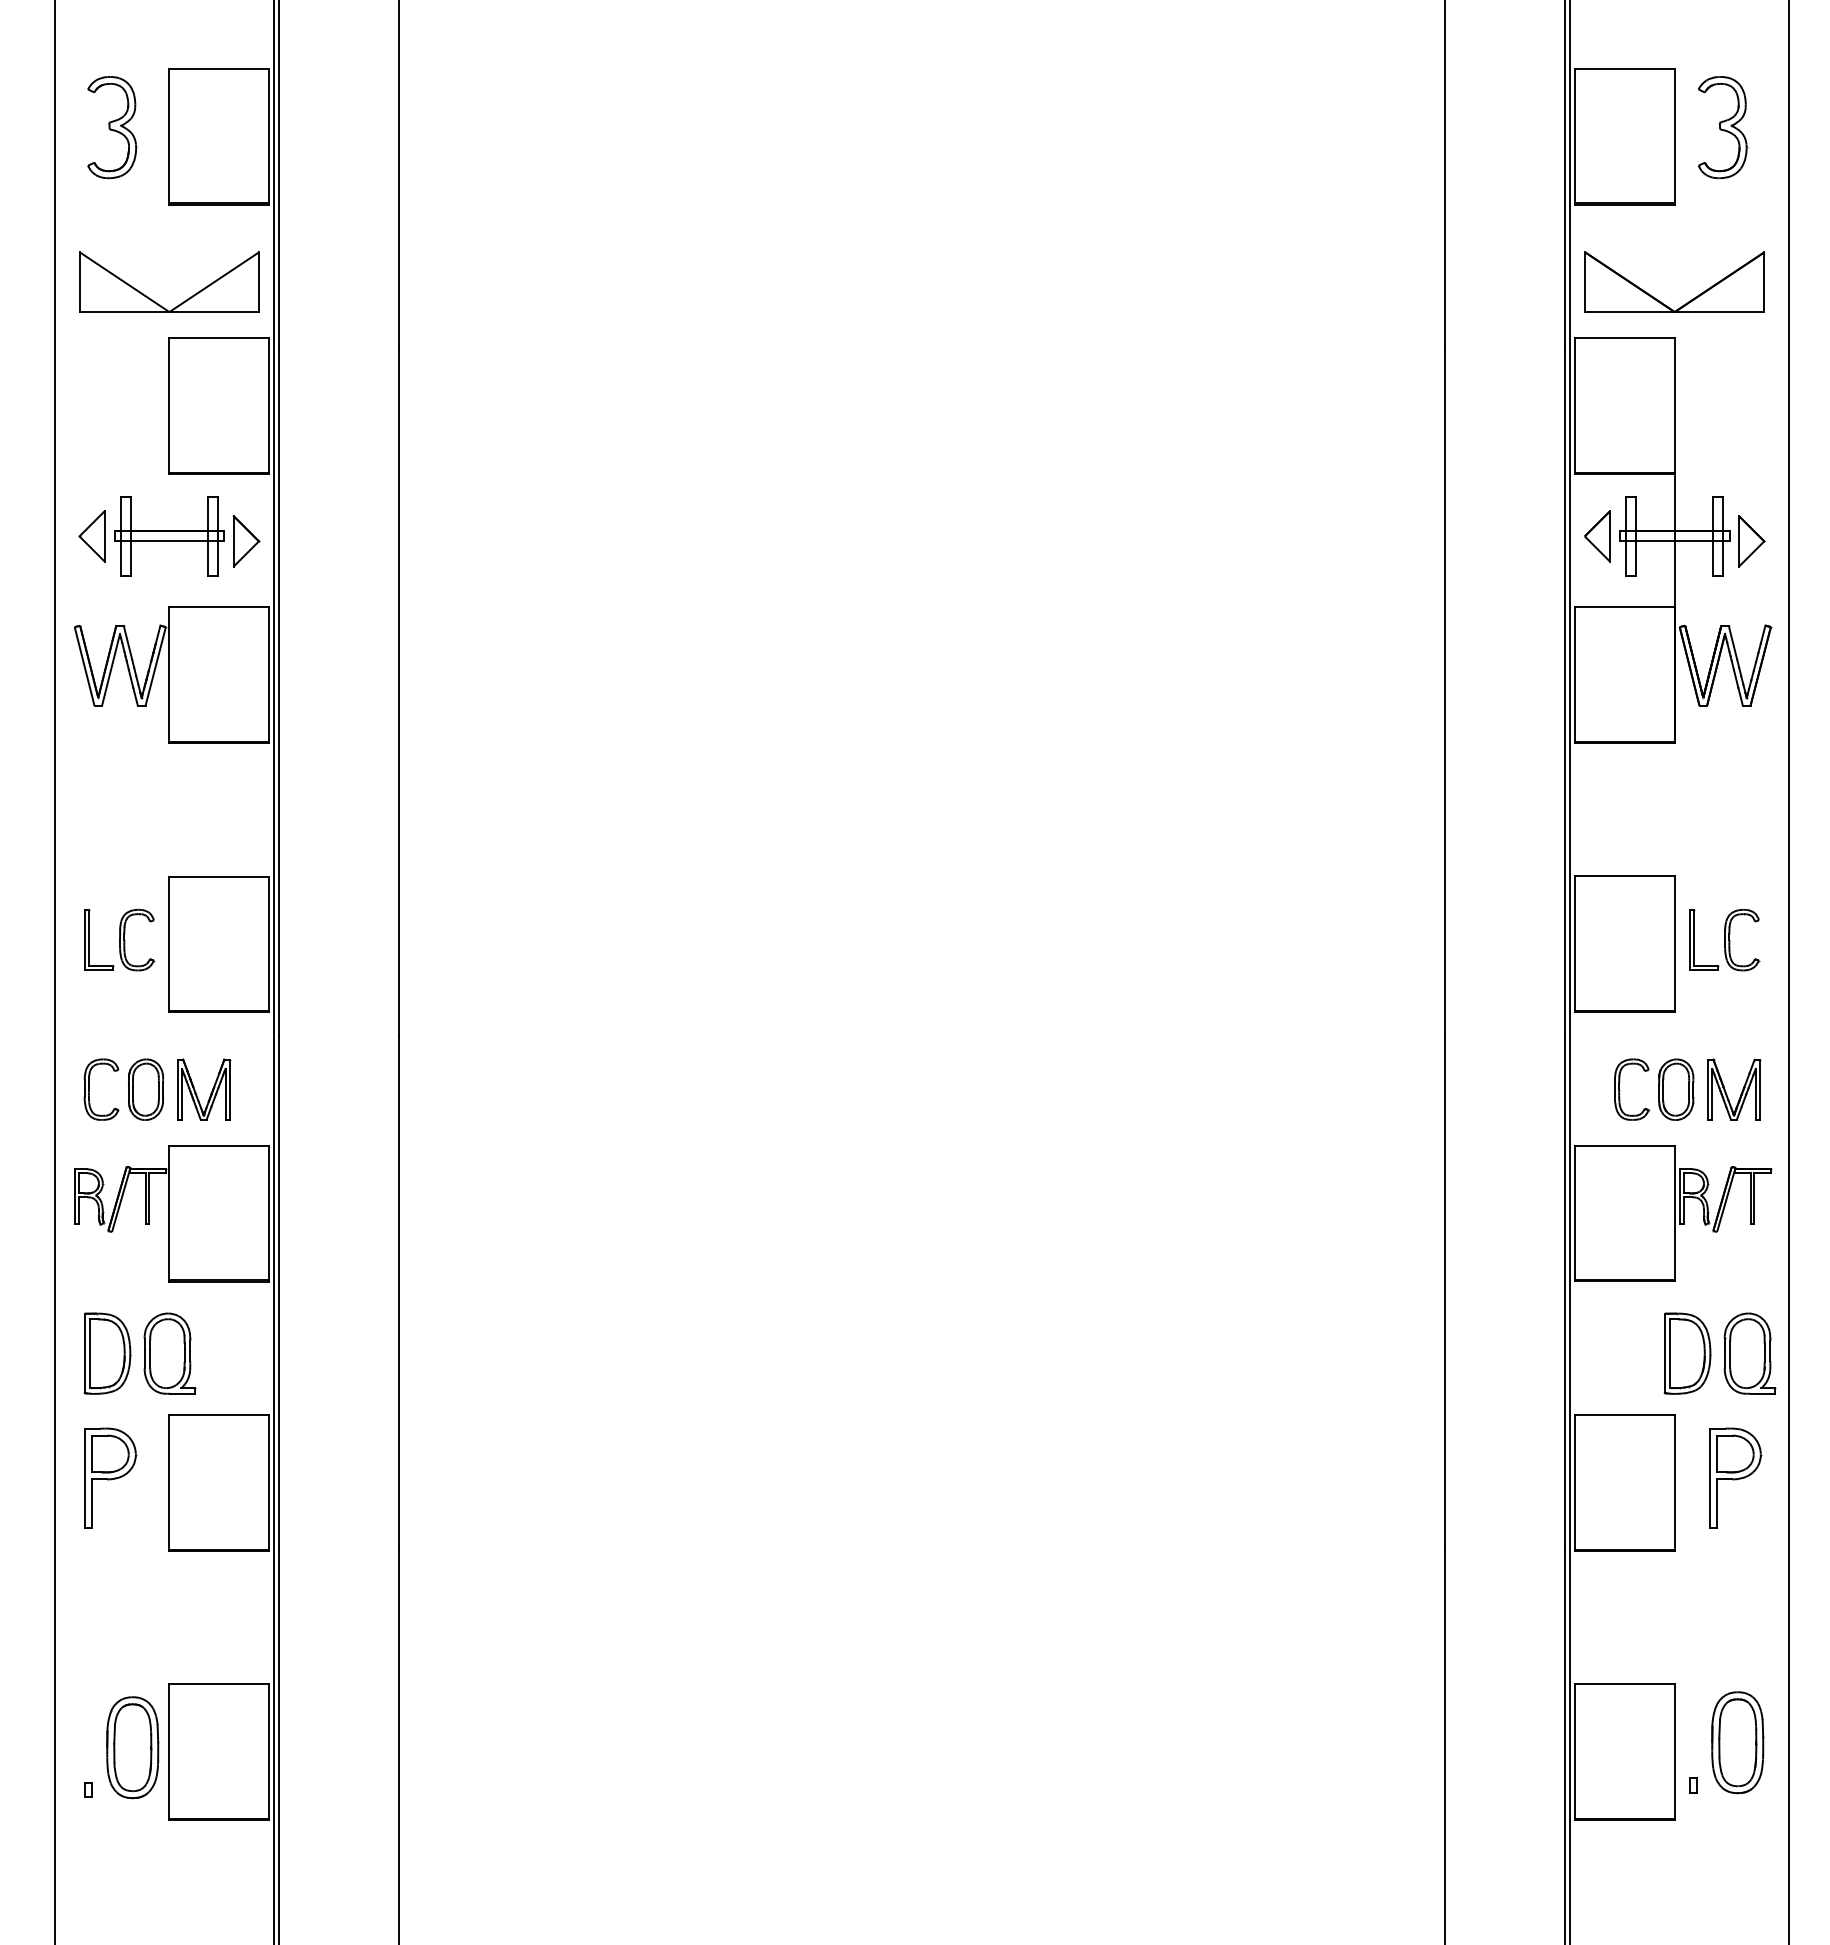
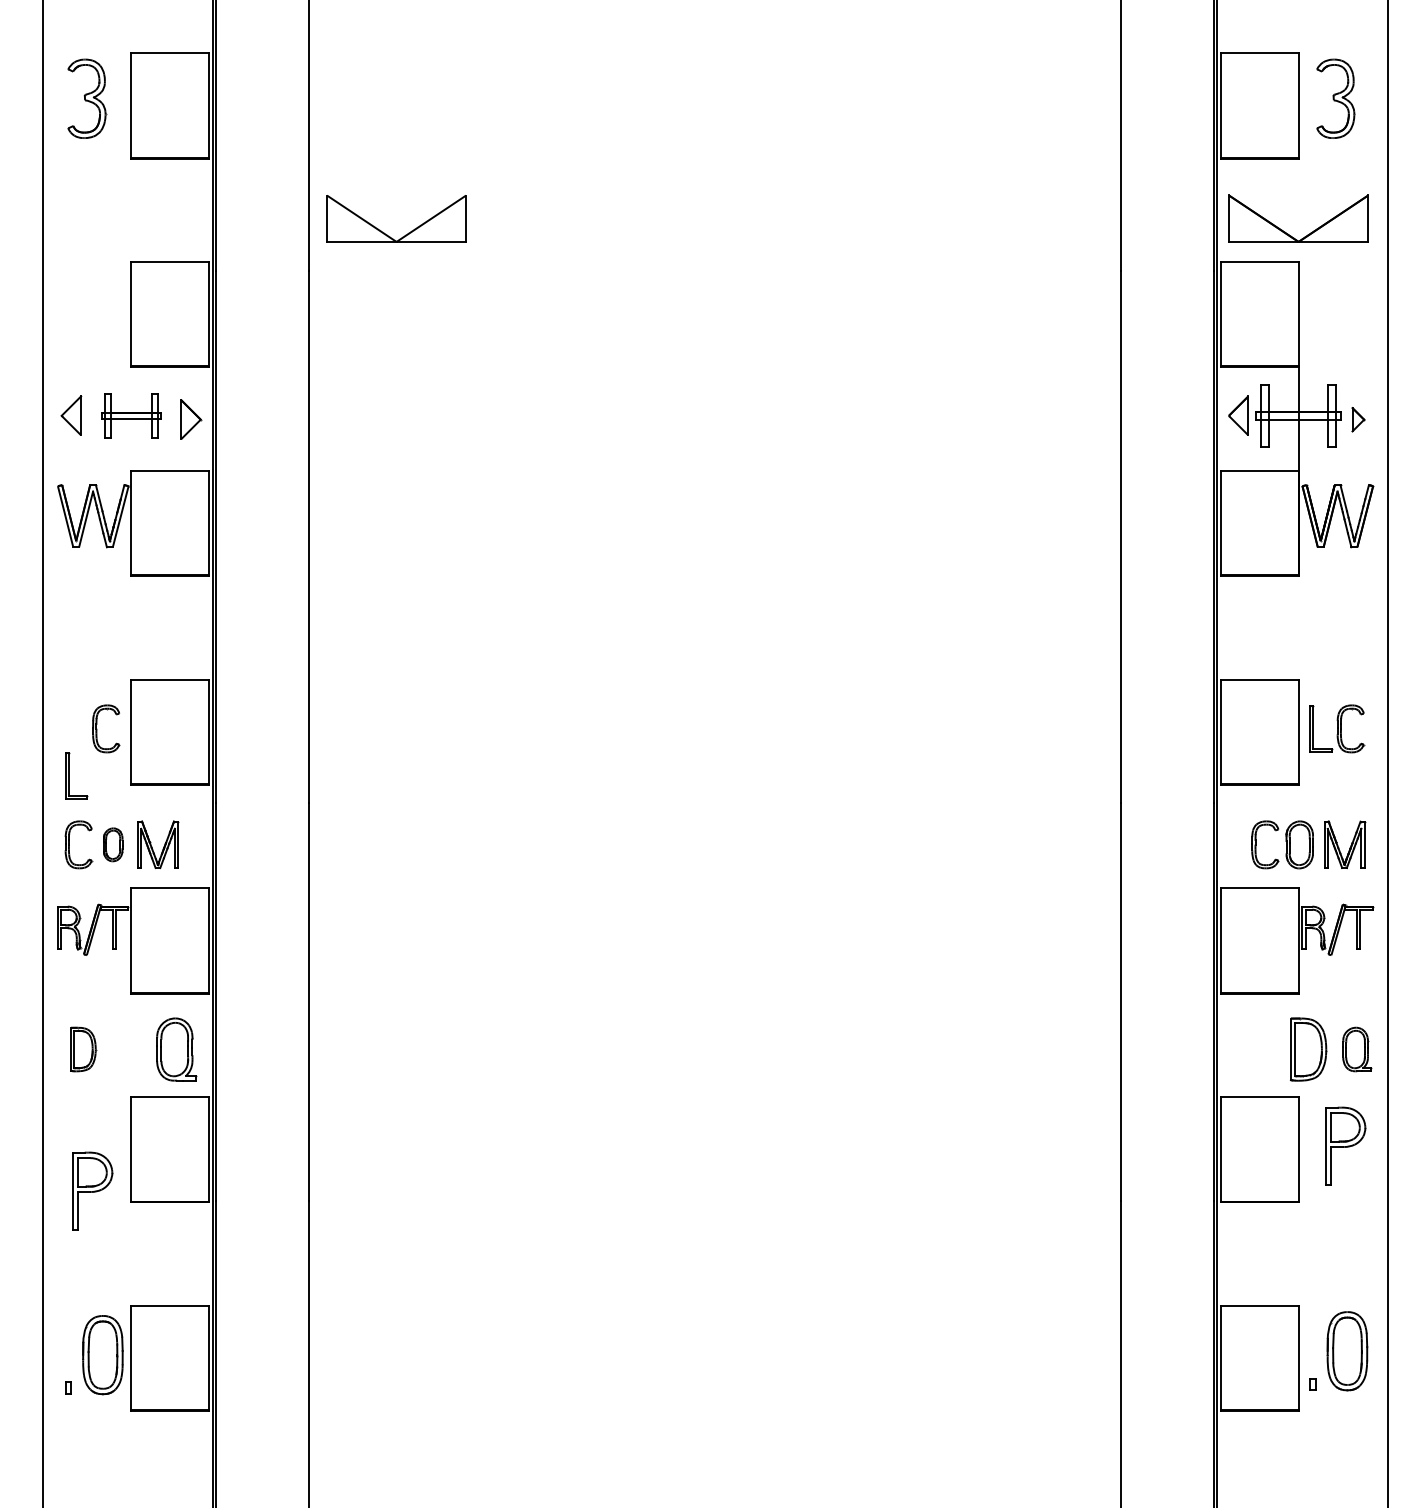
part: (181, 302) -> (405, 234), moved
part: (169, 536) -> (131, 415), size x0.7
part: (1751, 541) -> (1358, 419), size x0.6
part: (89, 939) -> (69, 775), moved
part: (145, 1089) -> (112, 844), size x0.7
part: (107, 1353) -> (83, 1049), size x0.7
part: (169, 1353) -> (176, 1049), moved
part: (1749, 1353) -> (1356, 1049), size x0.7
part: (110, 1477) -> (92, 1190), moved

